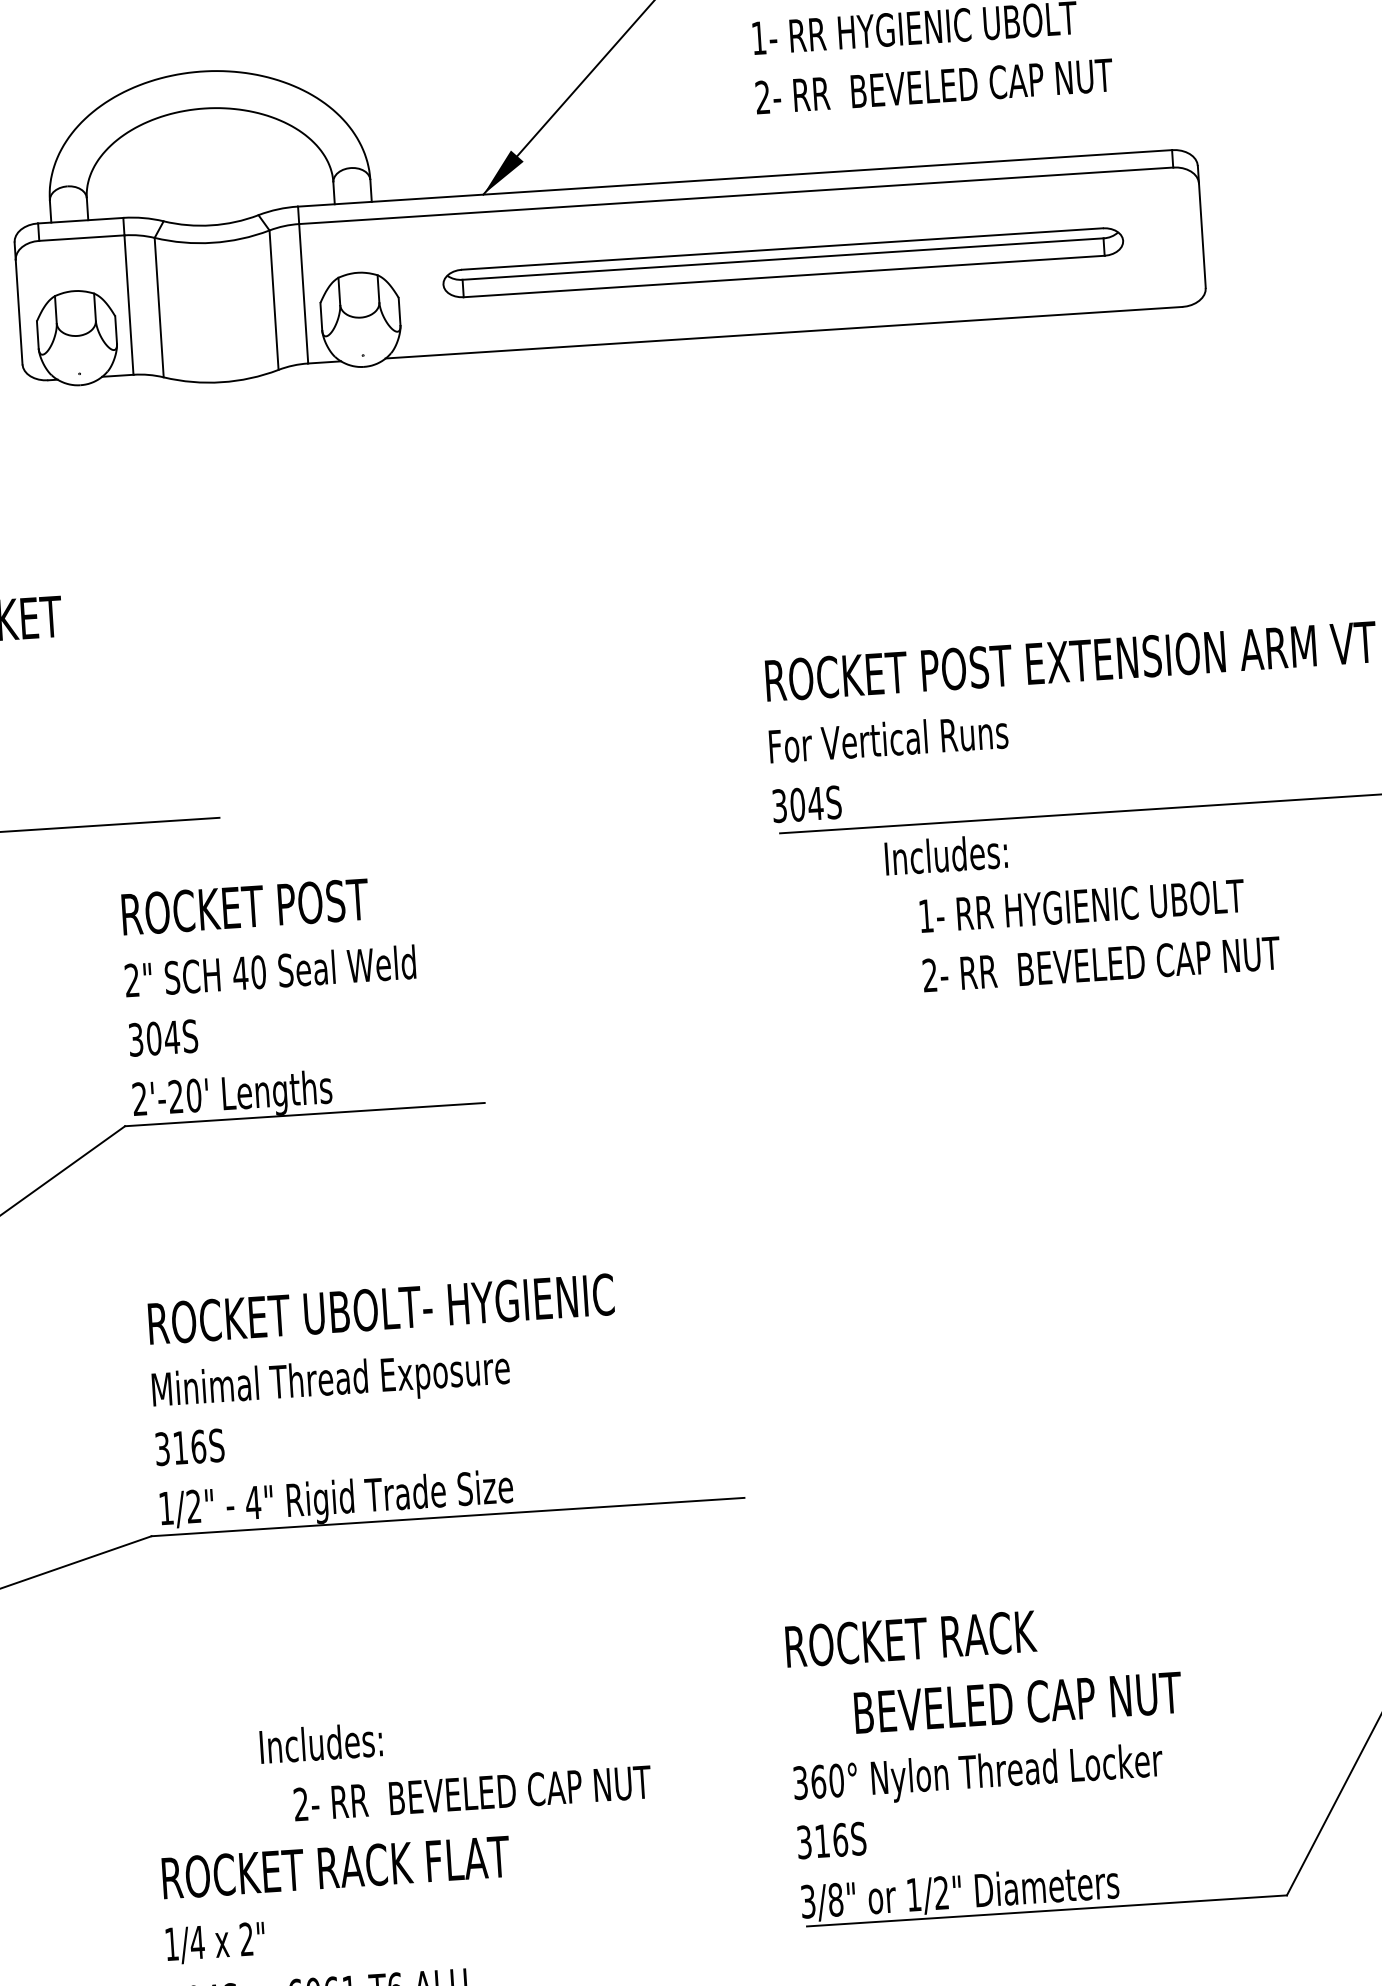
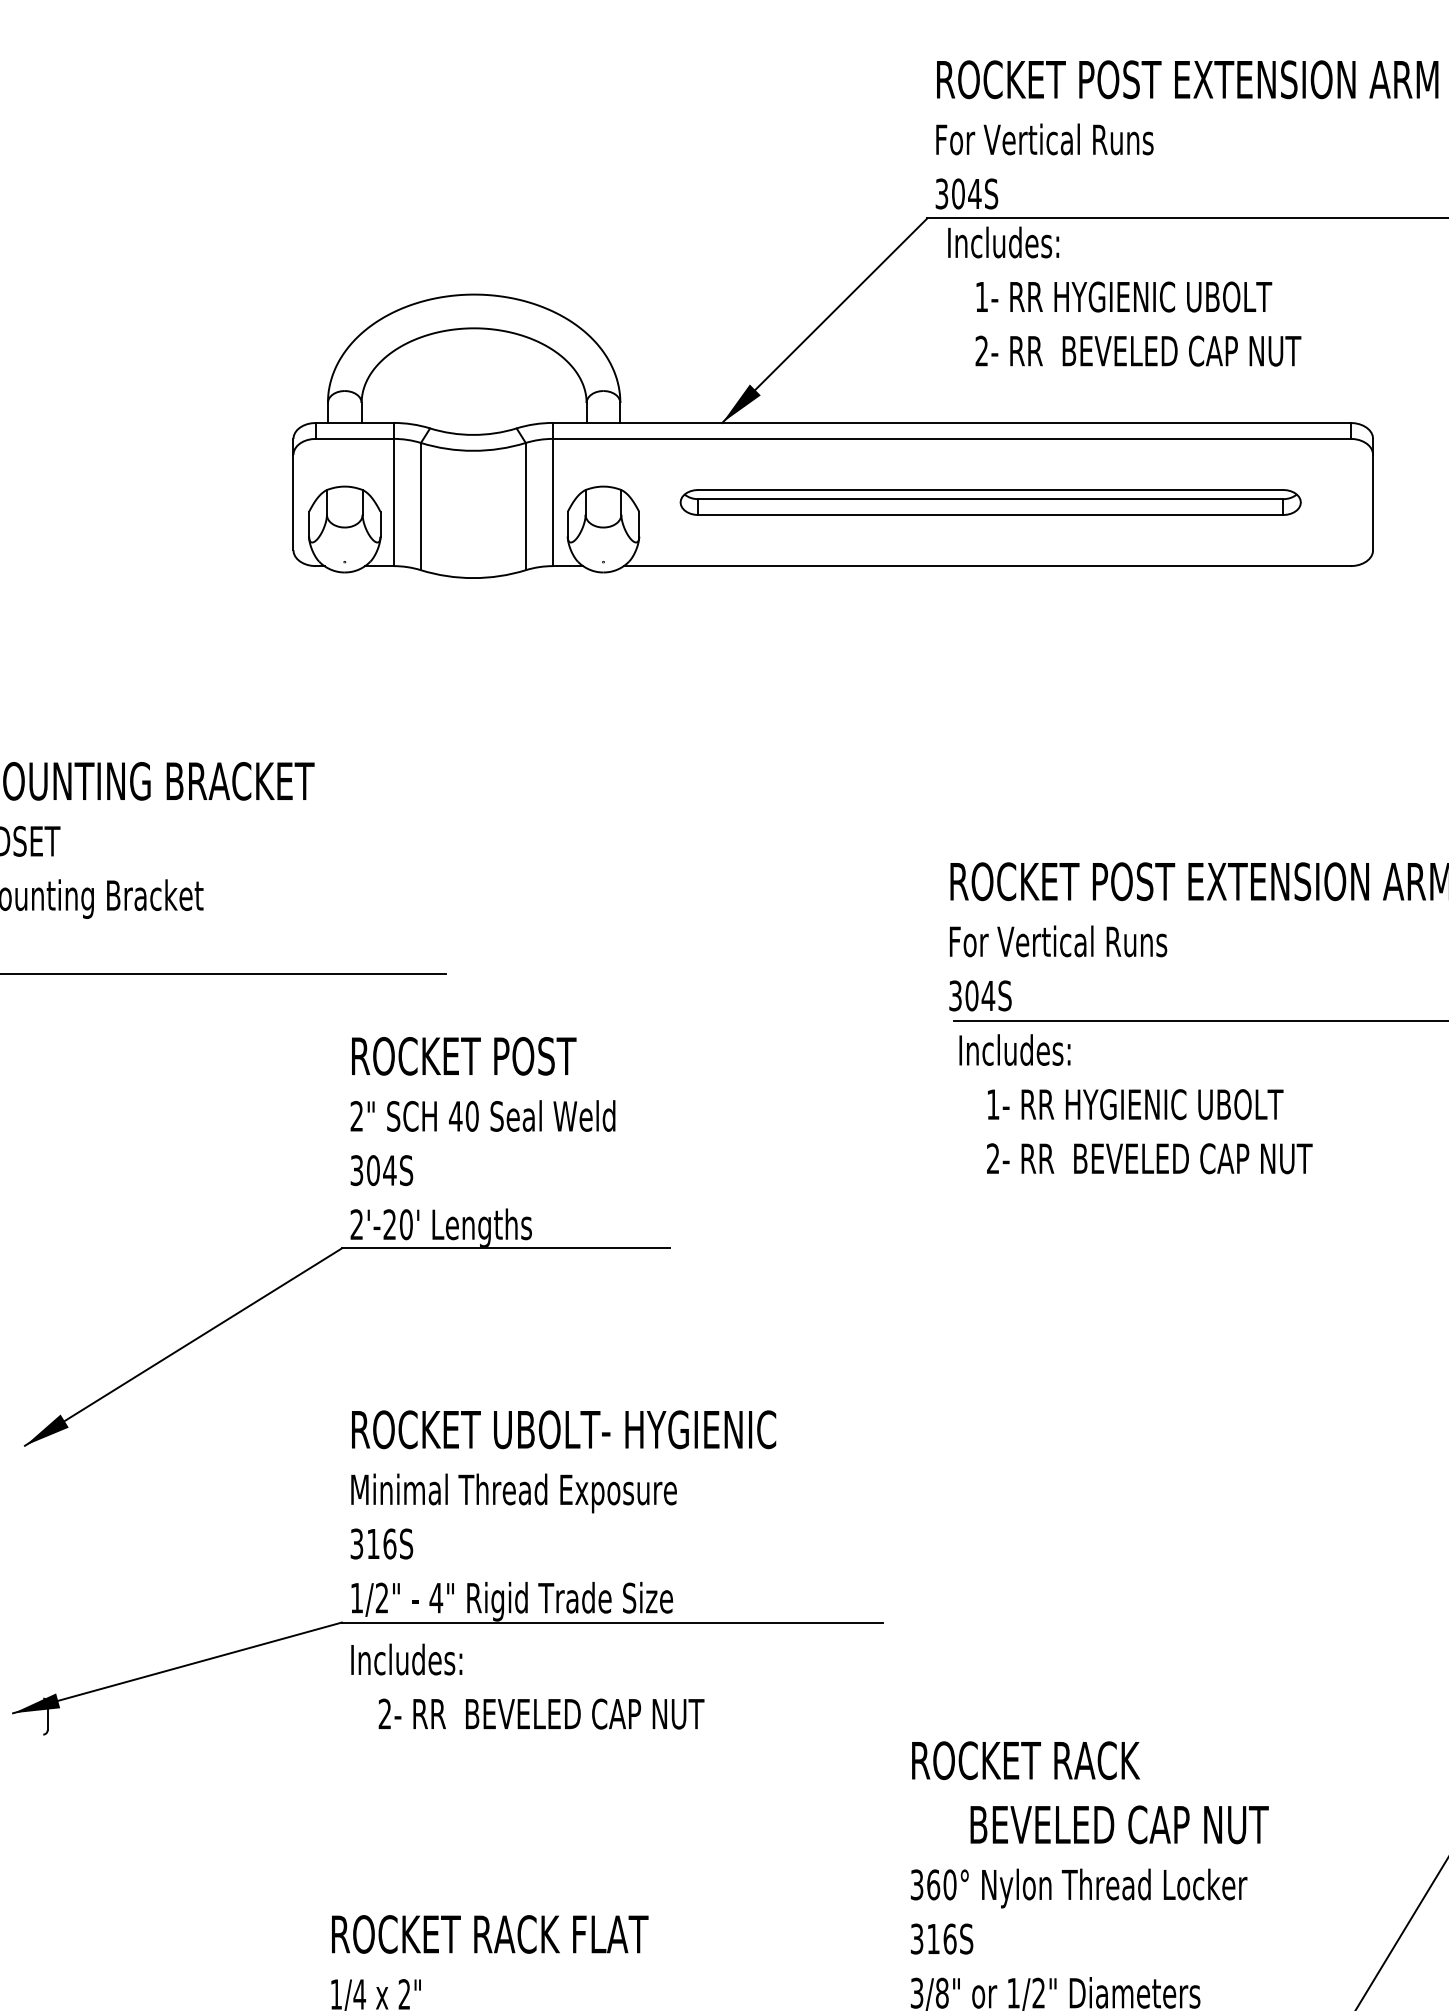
text: (1082, 905) -> (1135, 1104), moved
text: (455, 1764) -> (527, 1686), moved

